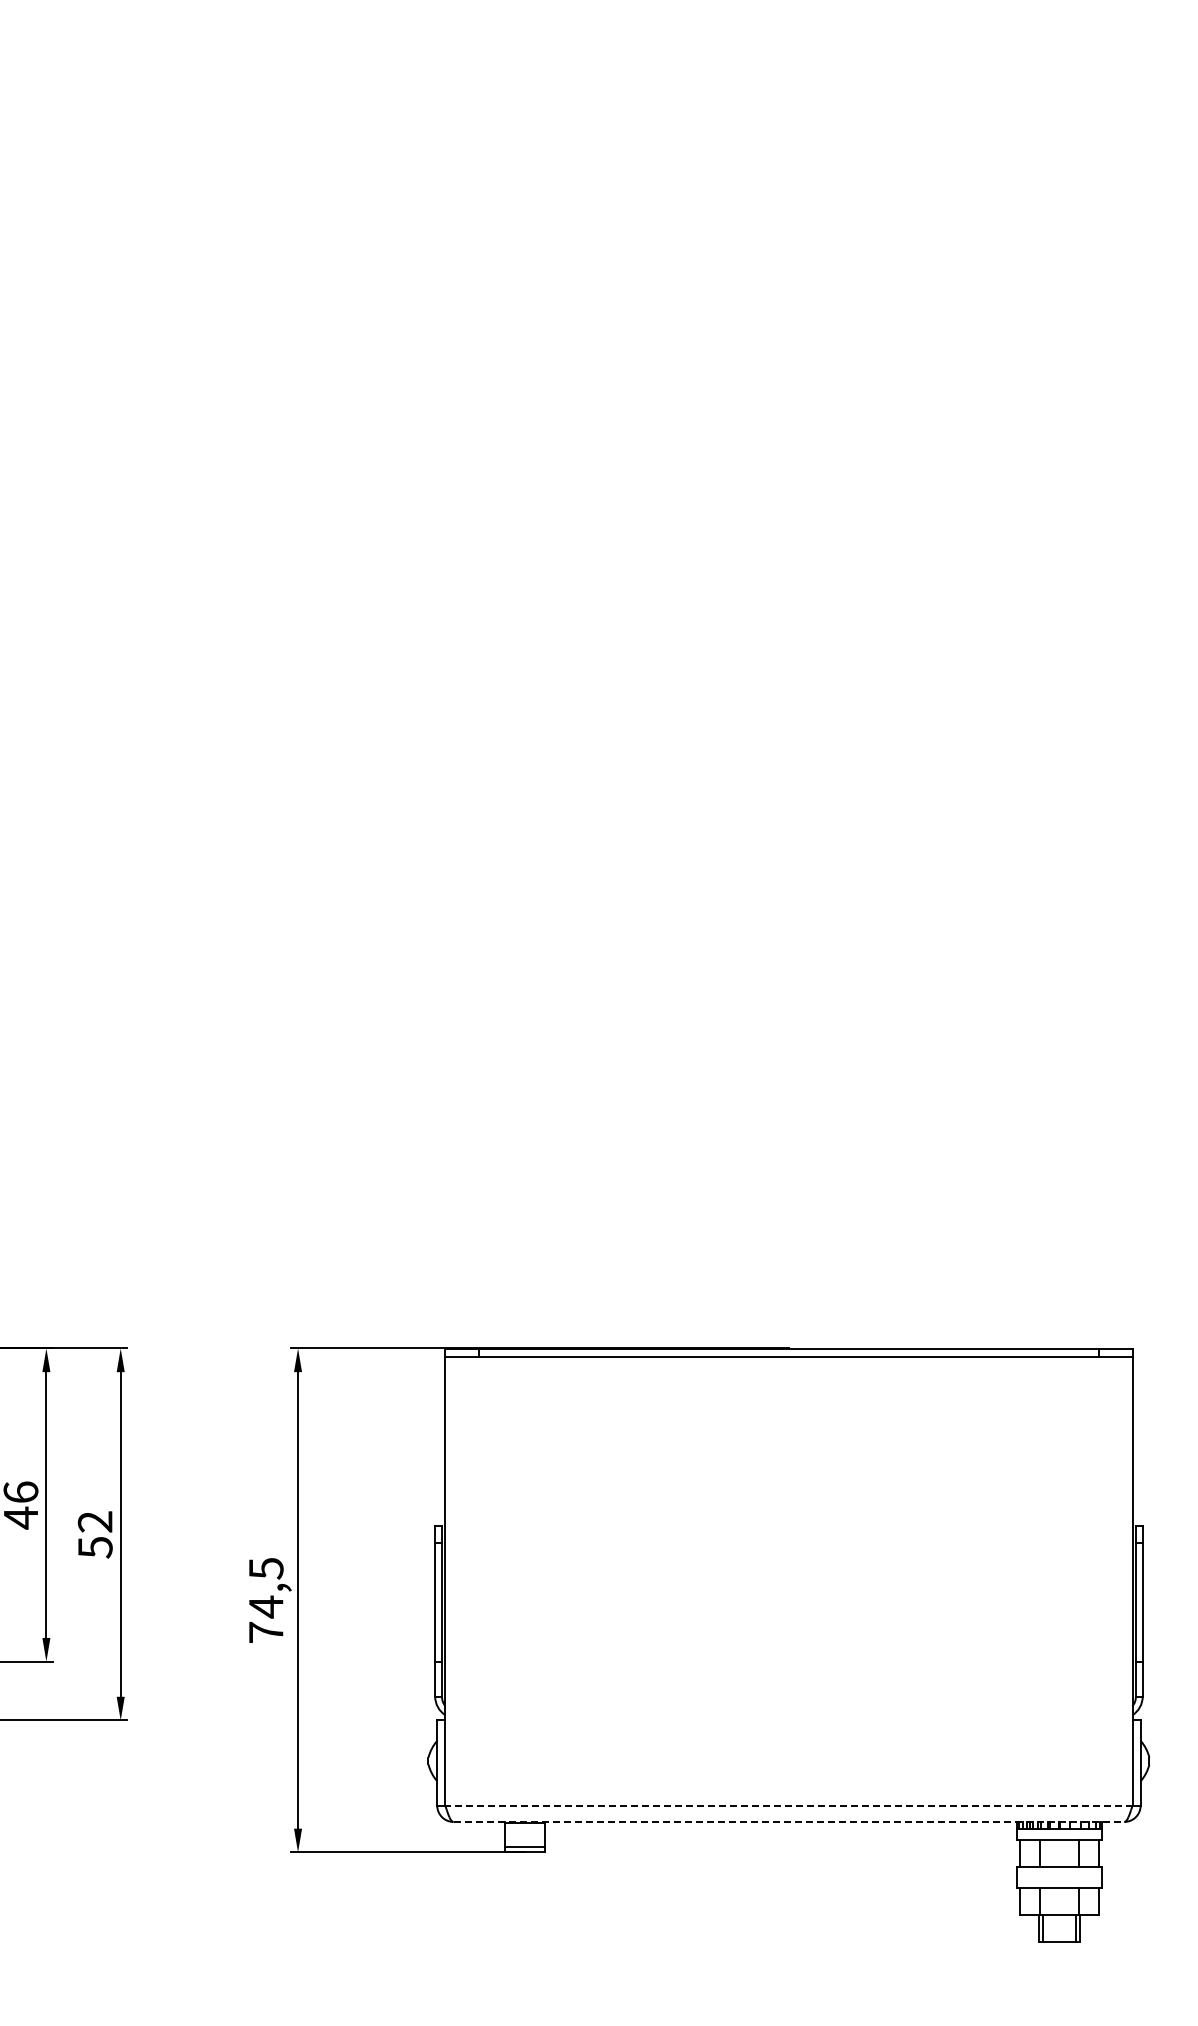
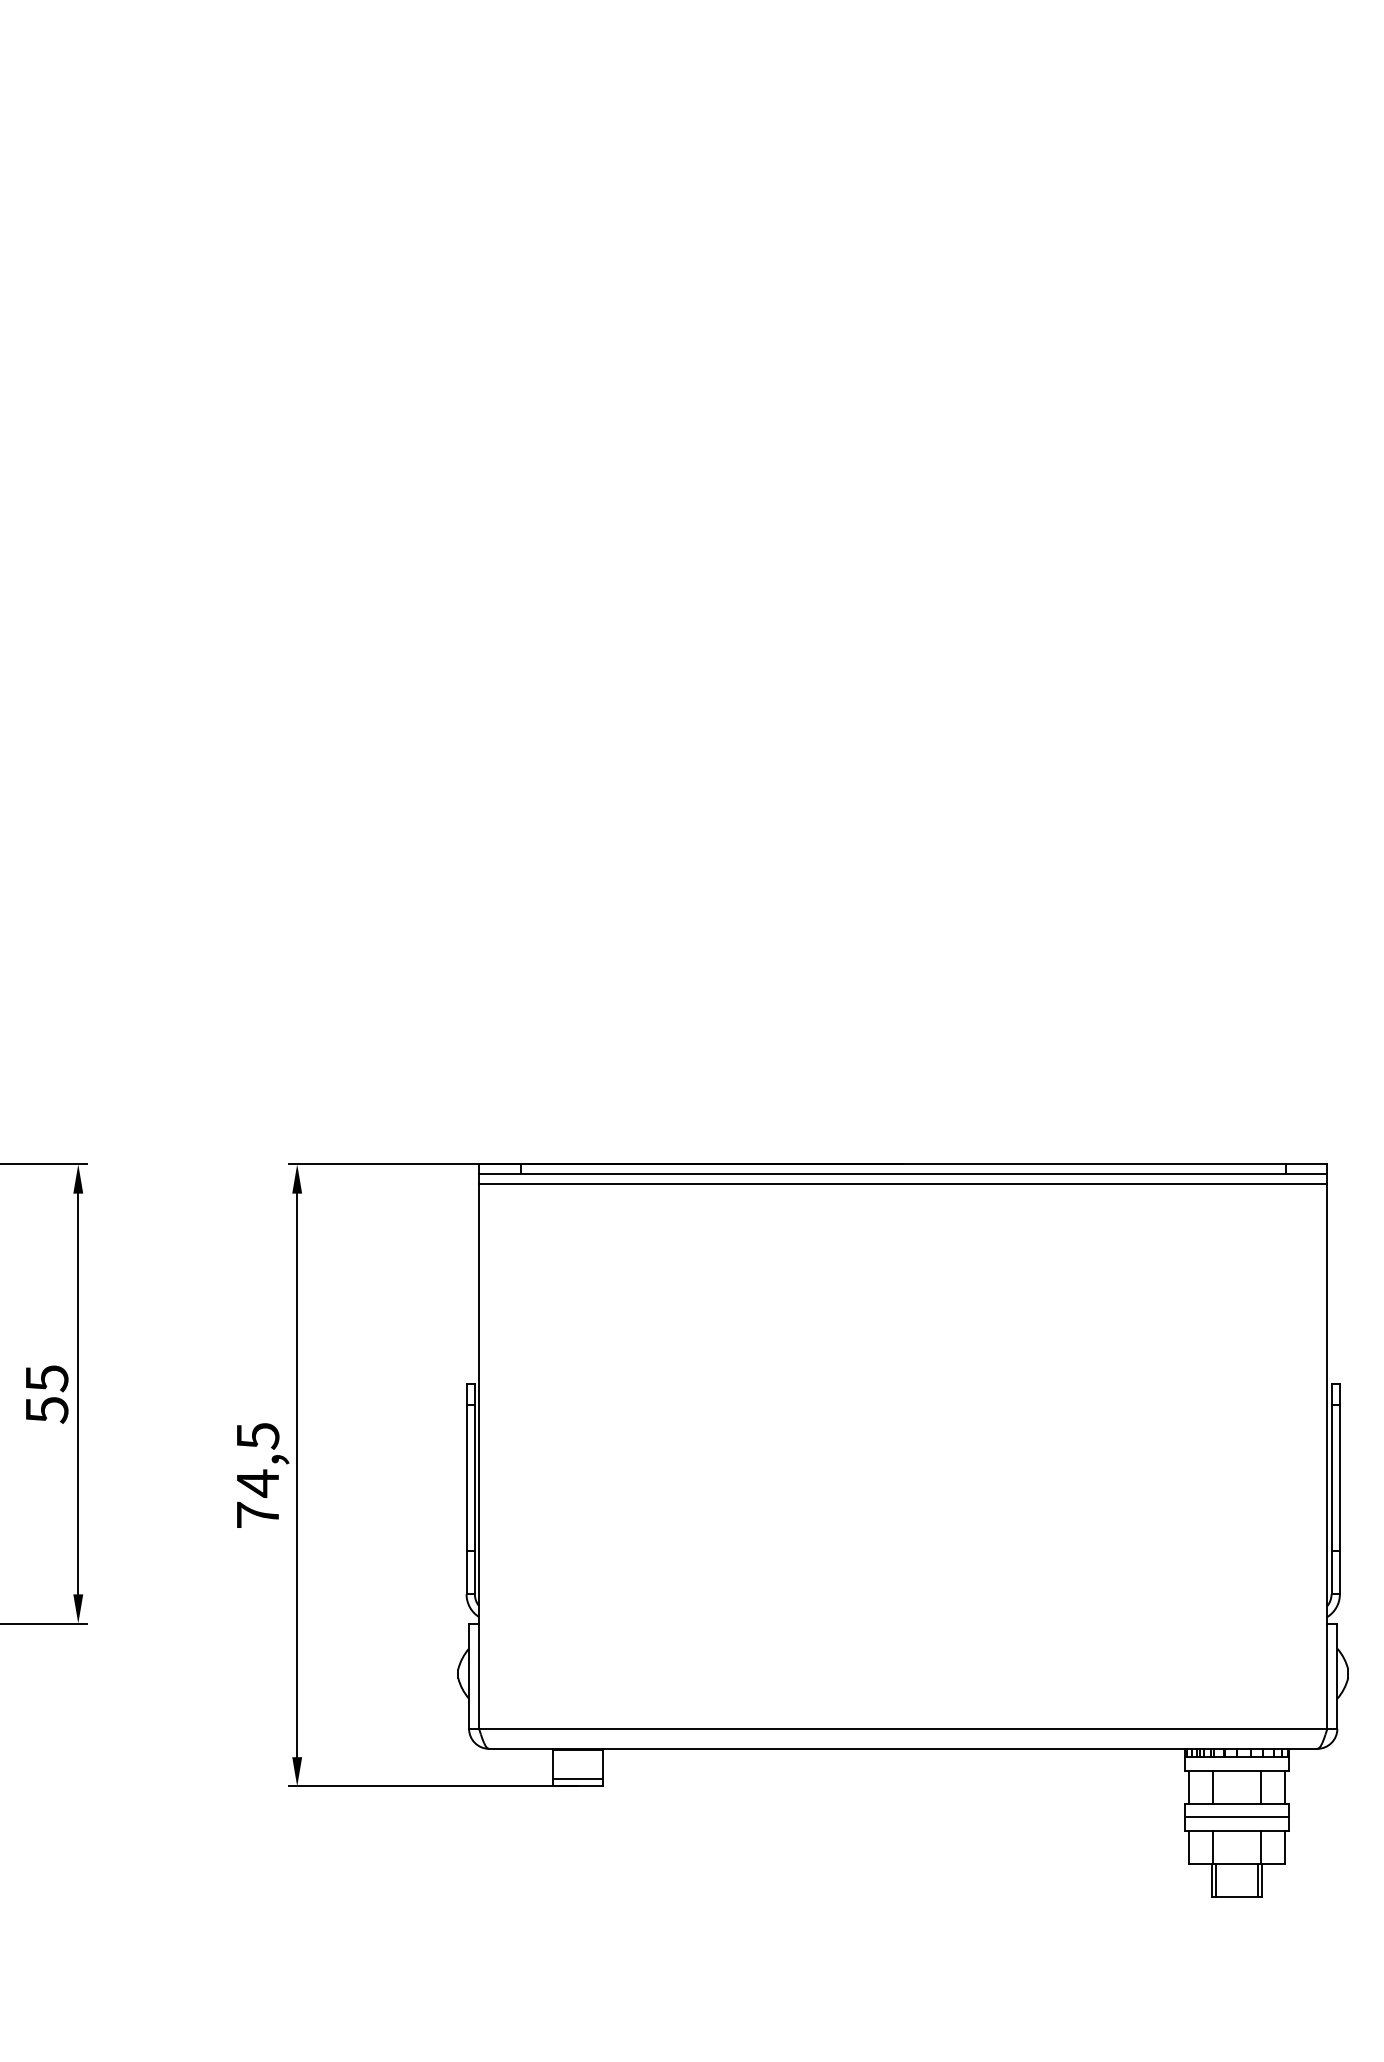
line: (788, 1364) -> (902, 1184), added
text: (94, 1522) -> (45, 1379), 52 -> 55
line: (788, 1805) -> (902, 1728), dashed -> solid
line: (789, 1821) -> (903, 1748), dashed -> solid
line: (1059, 1877) -> (1237, 1817), added

